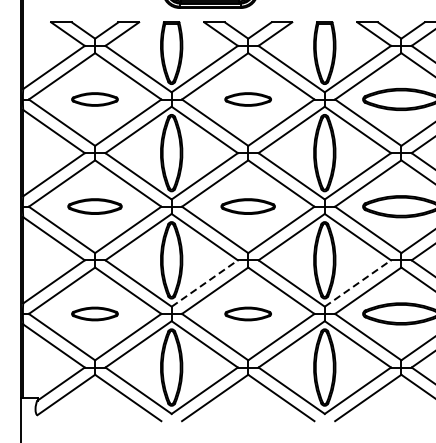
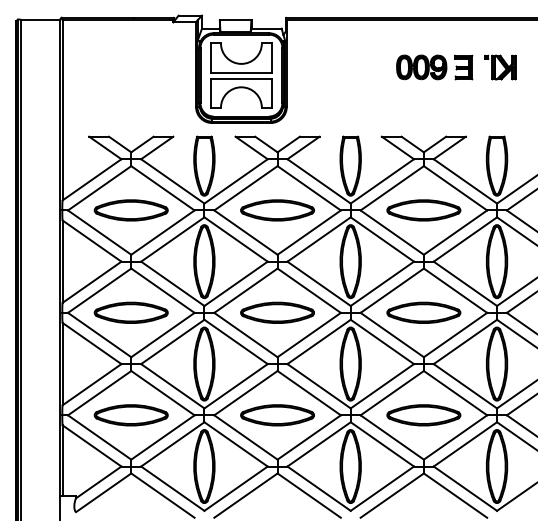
part: (94, 99) -> (130, 210), size x1.67
part: (248, 99) -> (277, 210), size x1.67
part: (94, 206) -> (130, 312), size x1.43
part: (248, 206) -> (277, 312), size x1.43
line: (205, 283) -> (236, 386), dashed -> solid
line: (358, 283) -> (382, 386), dashed -> solid
part: (94, 314) -> (130, 415), size x1.67
part: (248, 314) -> (277, 415), size x1.67

